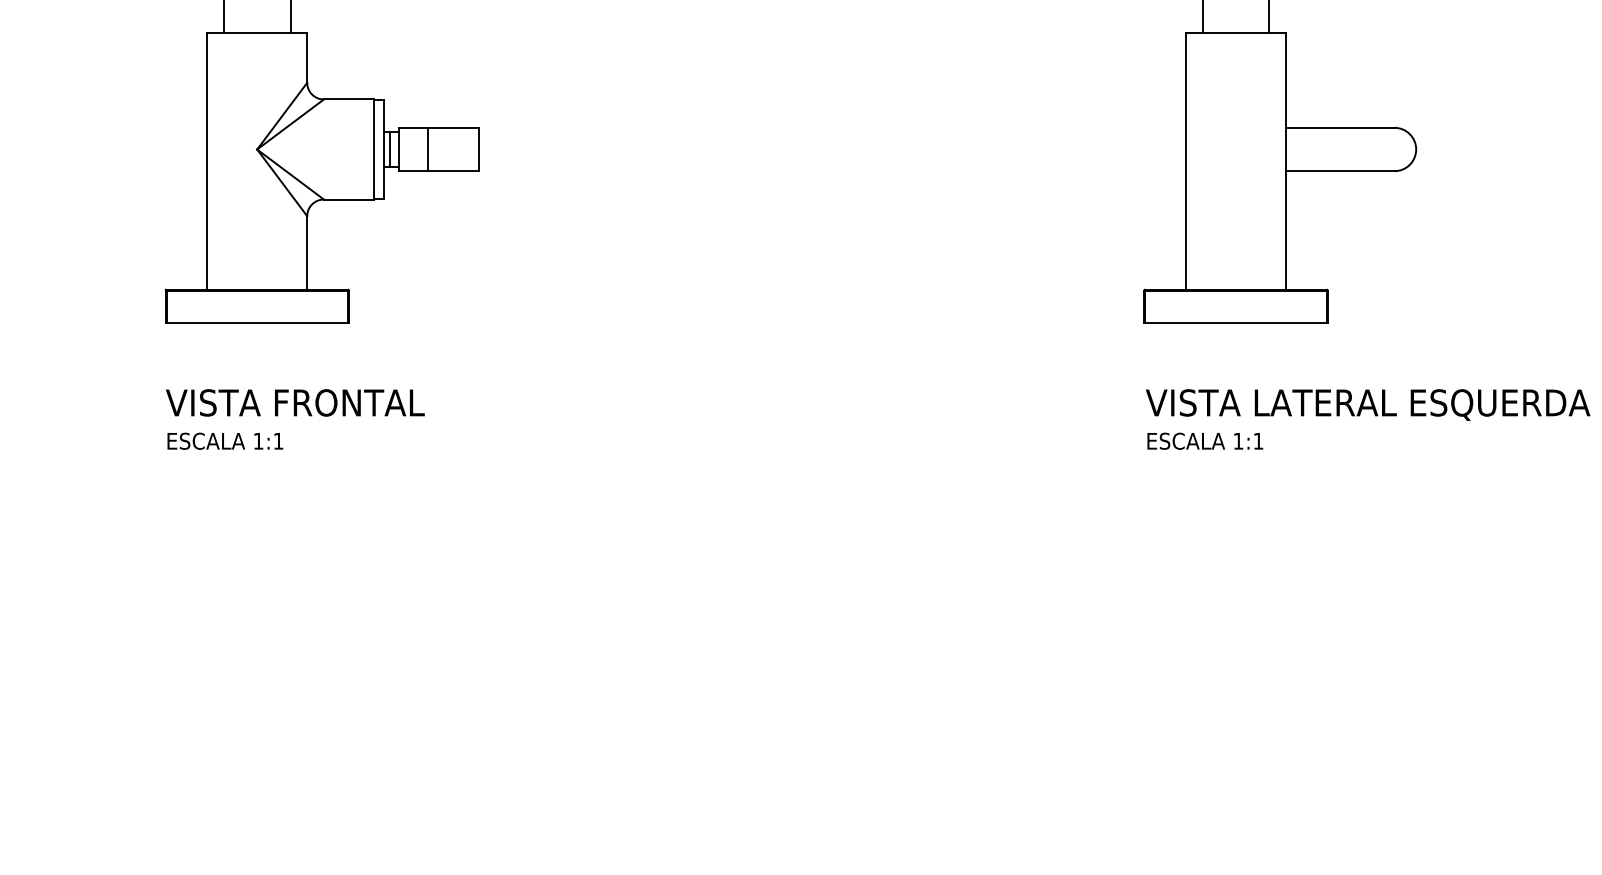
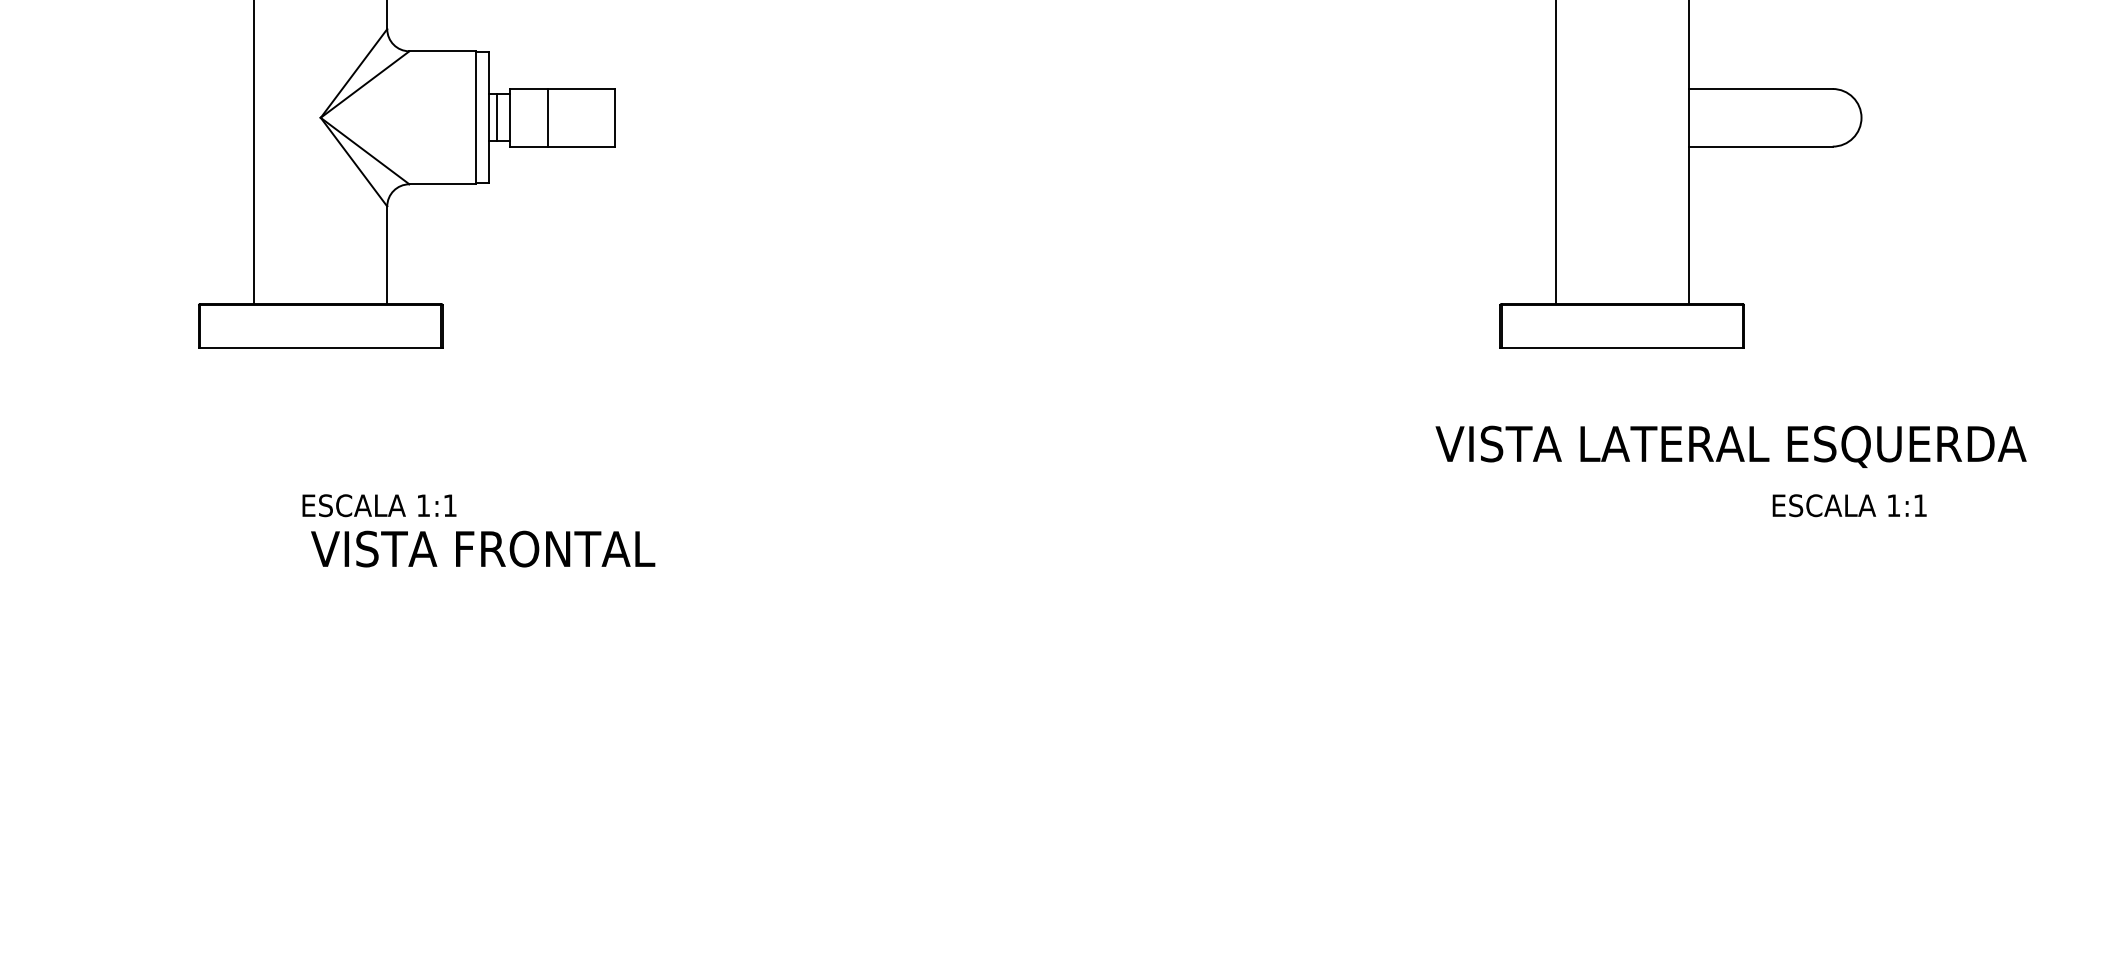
text: (295, 402) -> (483, 548), moved
text: (1368, 404) -> (1731, 446), moved
text: (225, 440) -> (379, 504), moved
text: (1205, 440) -> (1849, 504), moved

